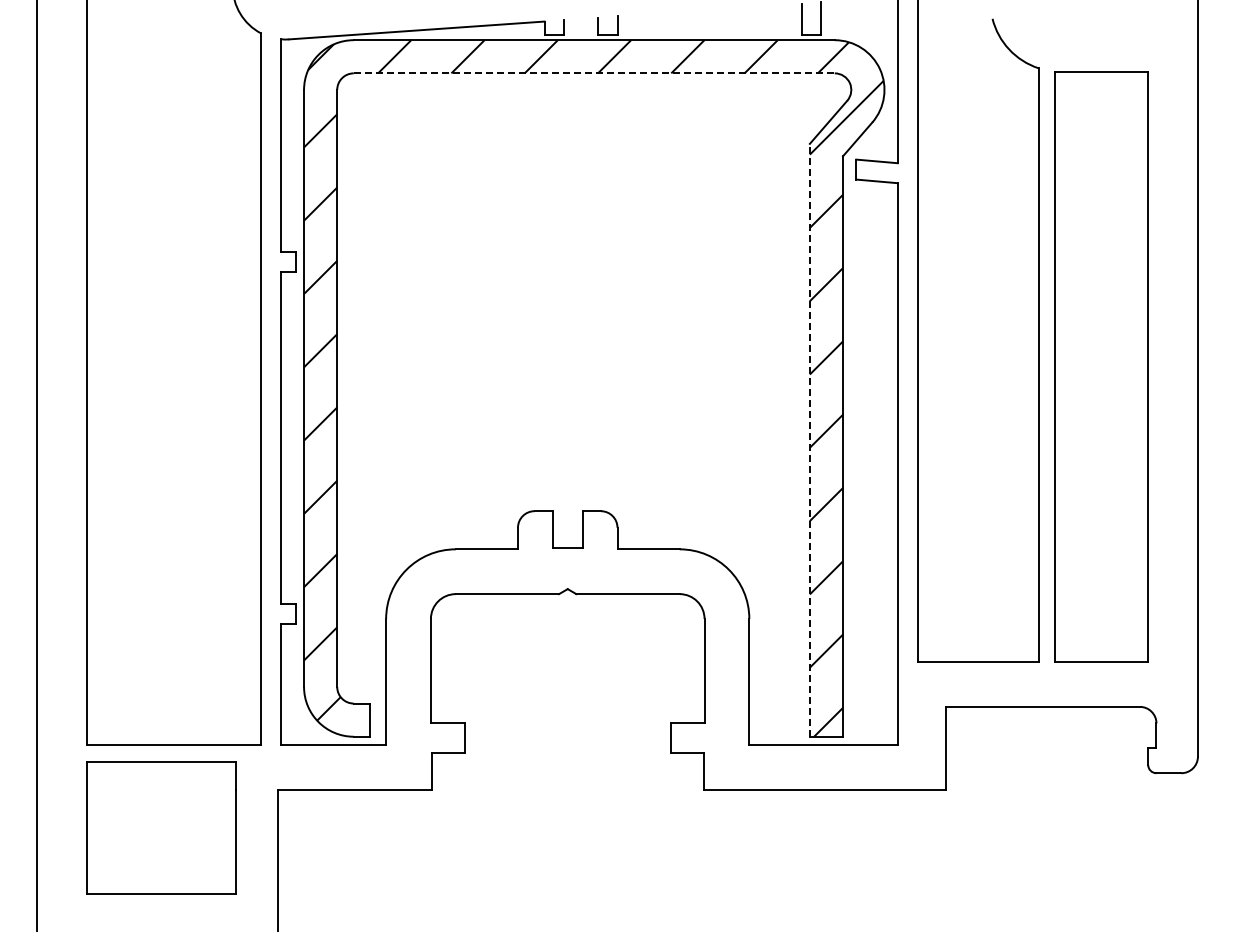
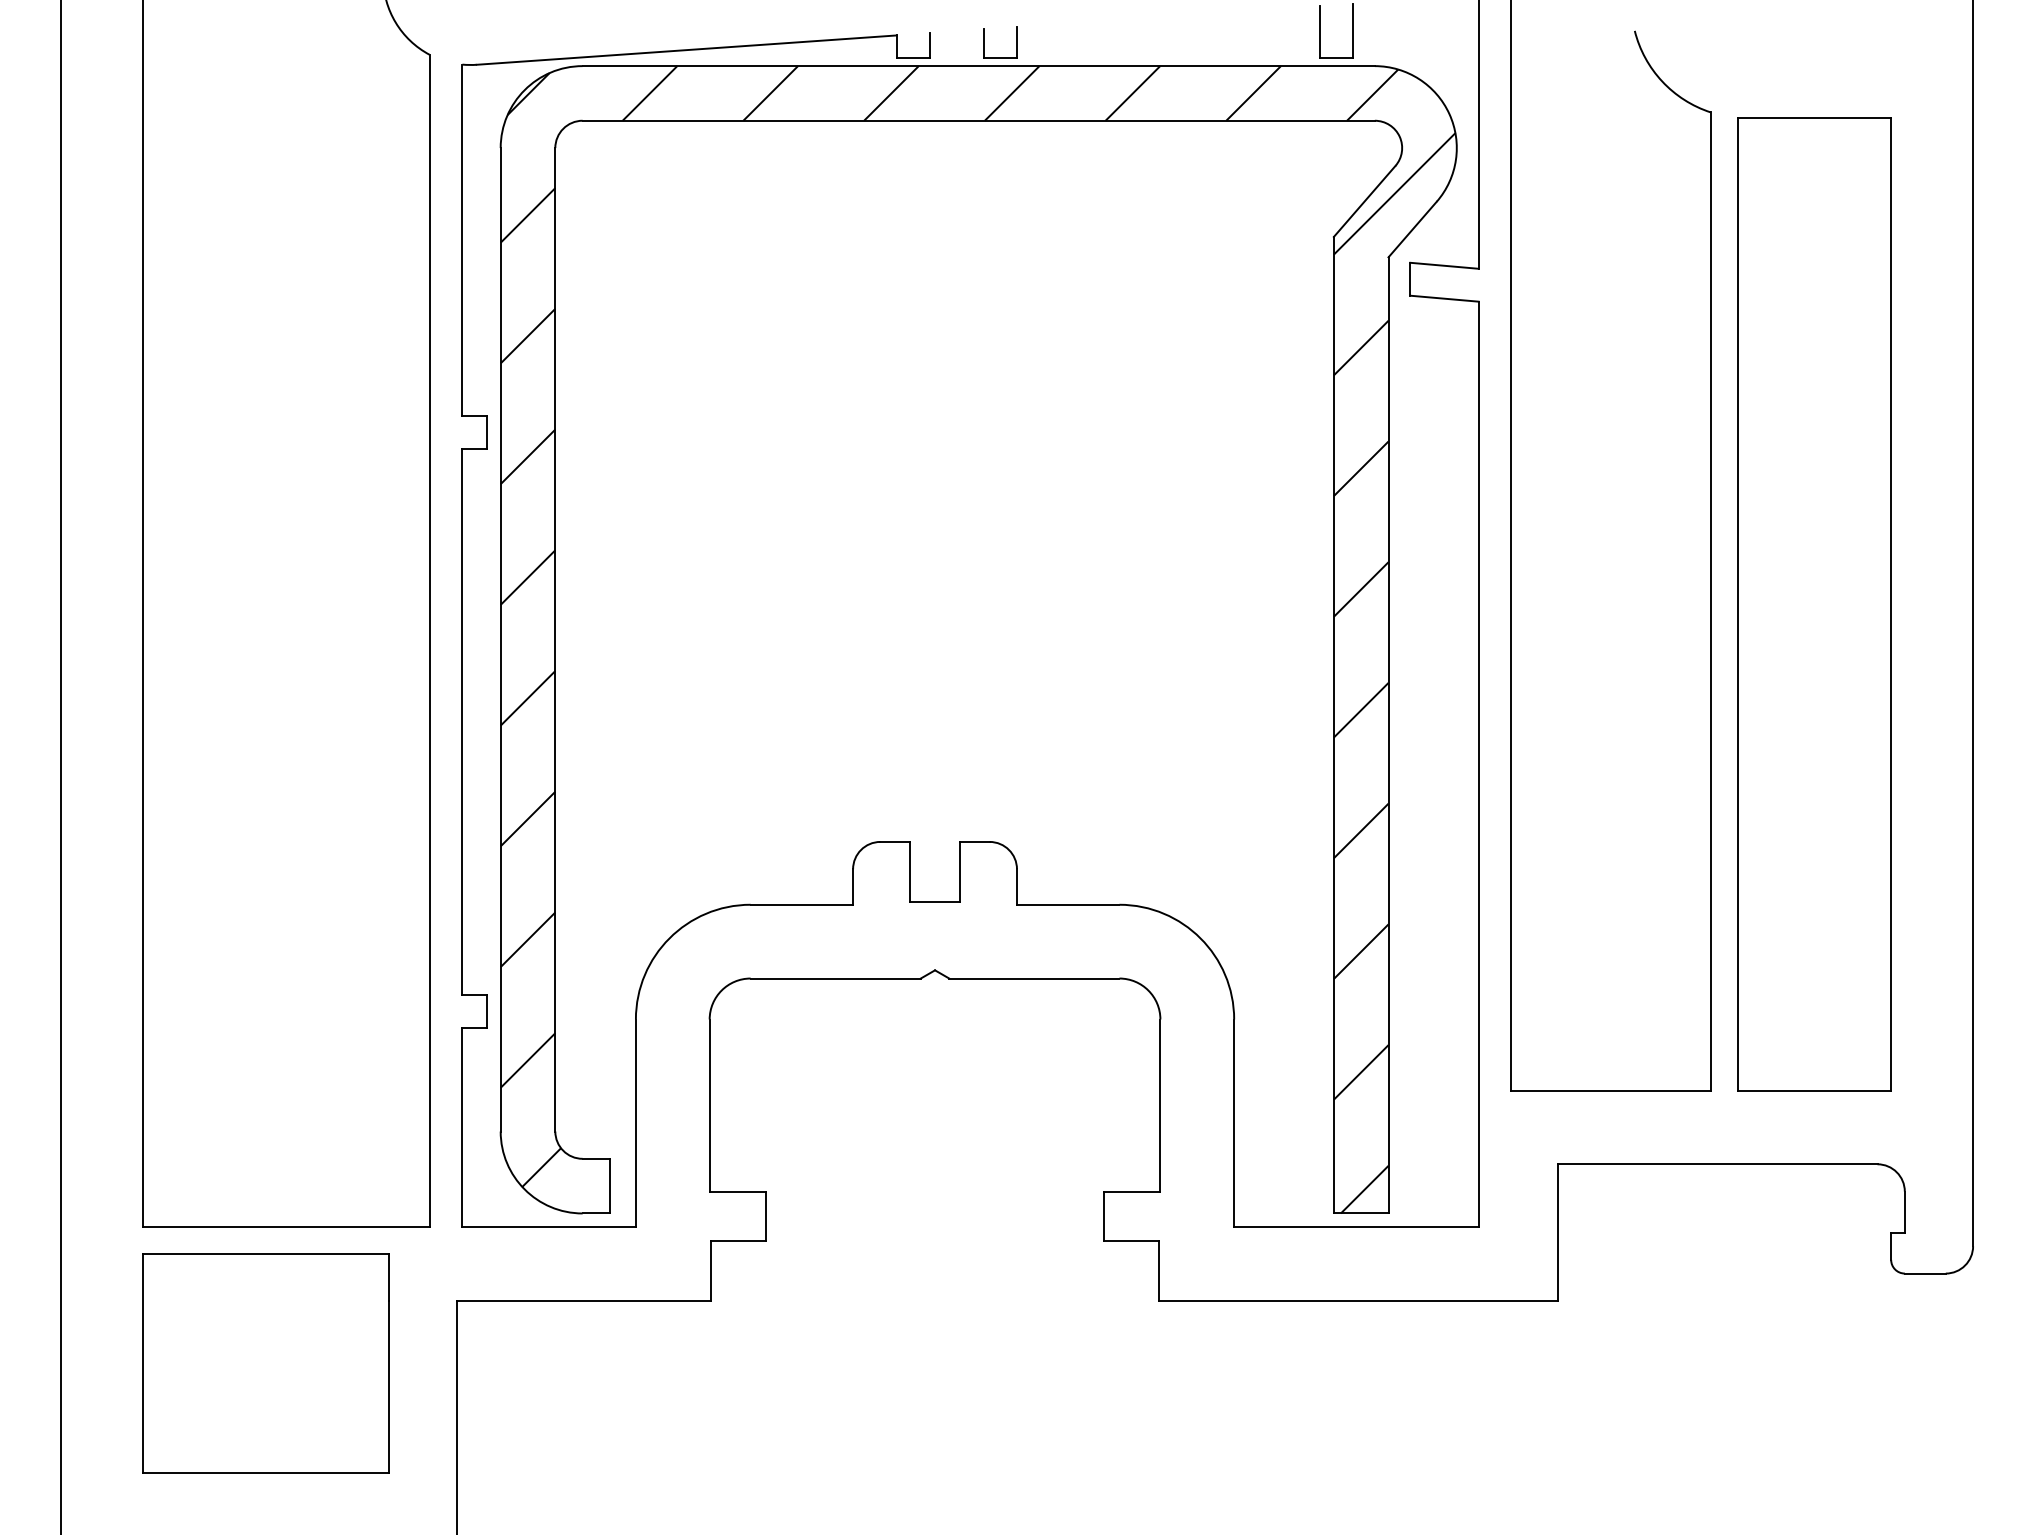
line: (594, 73) -> (979, 120), dashed -> solid
line: (809, 439) -> (1333, 723), dashed -> solid

